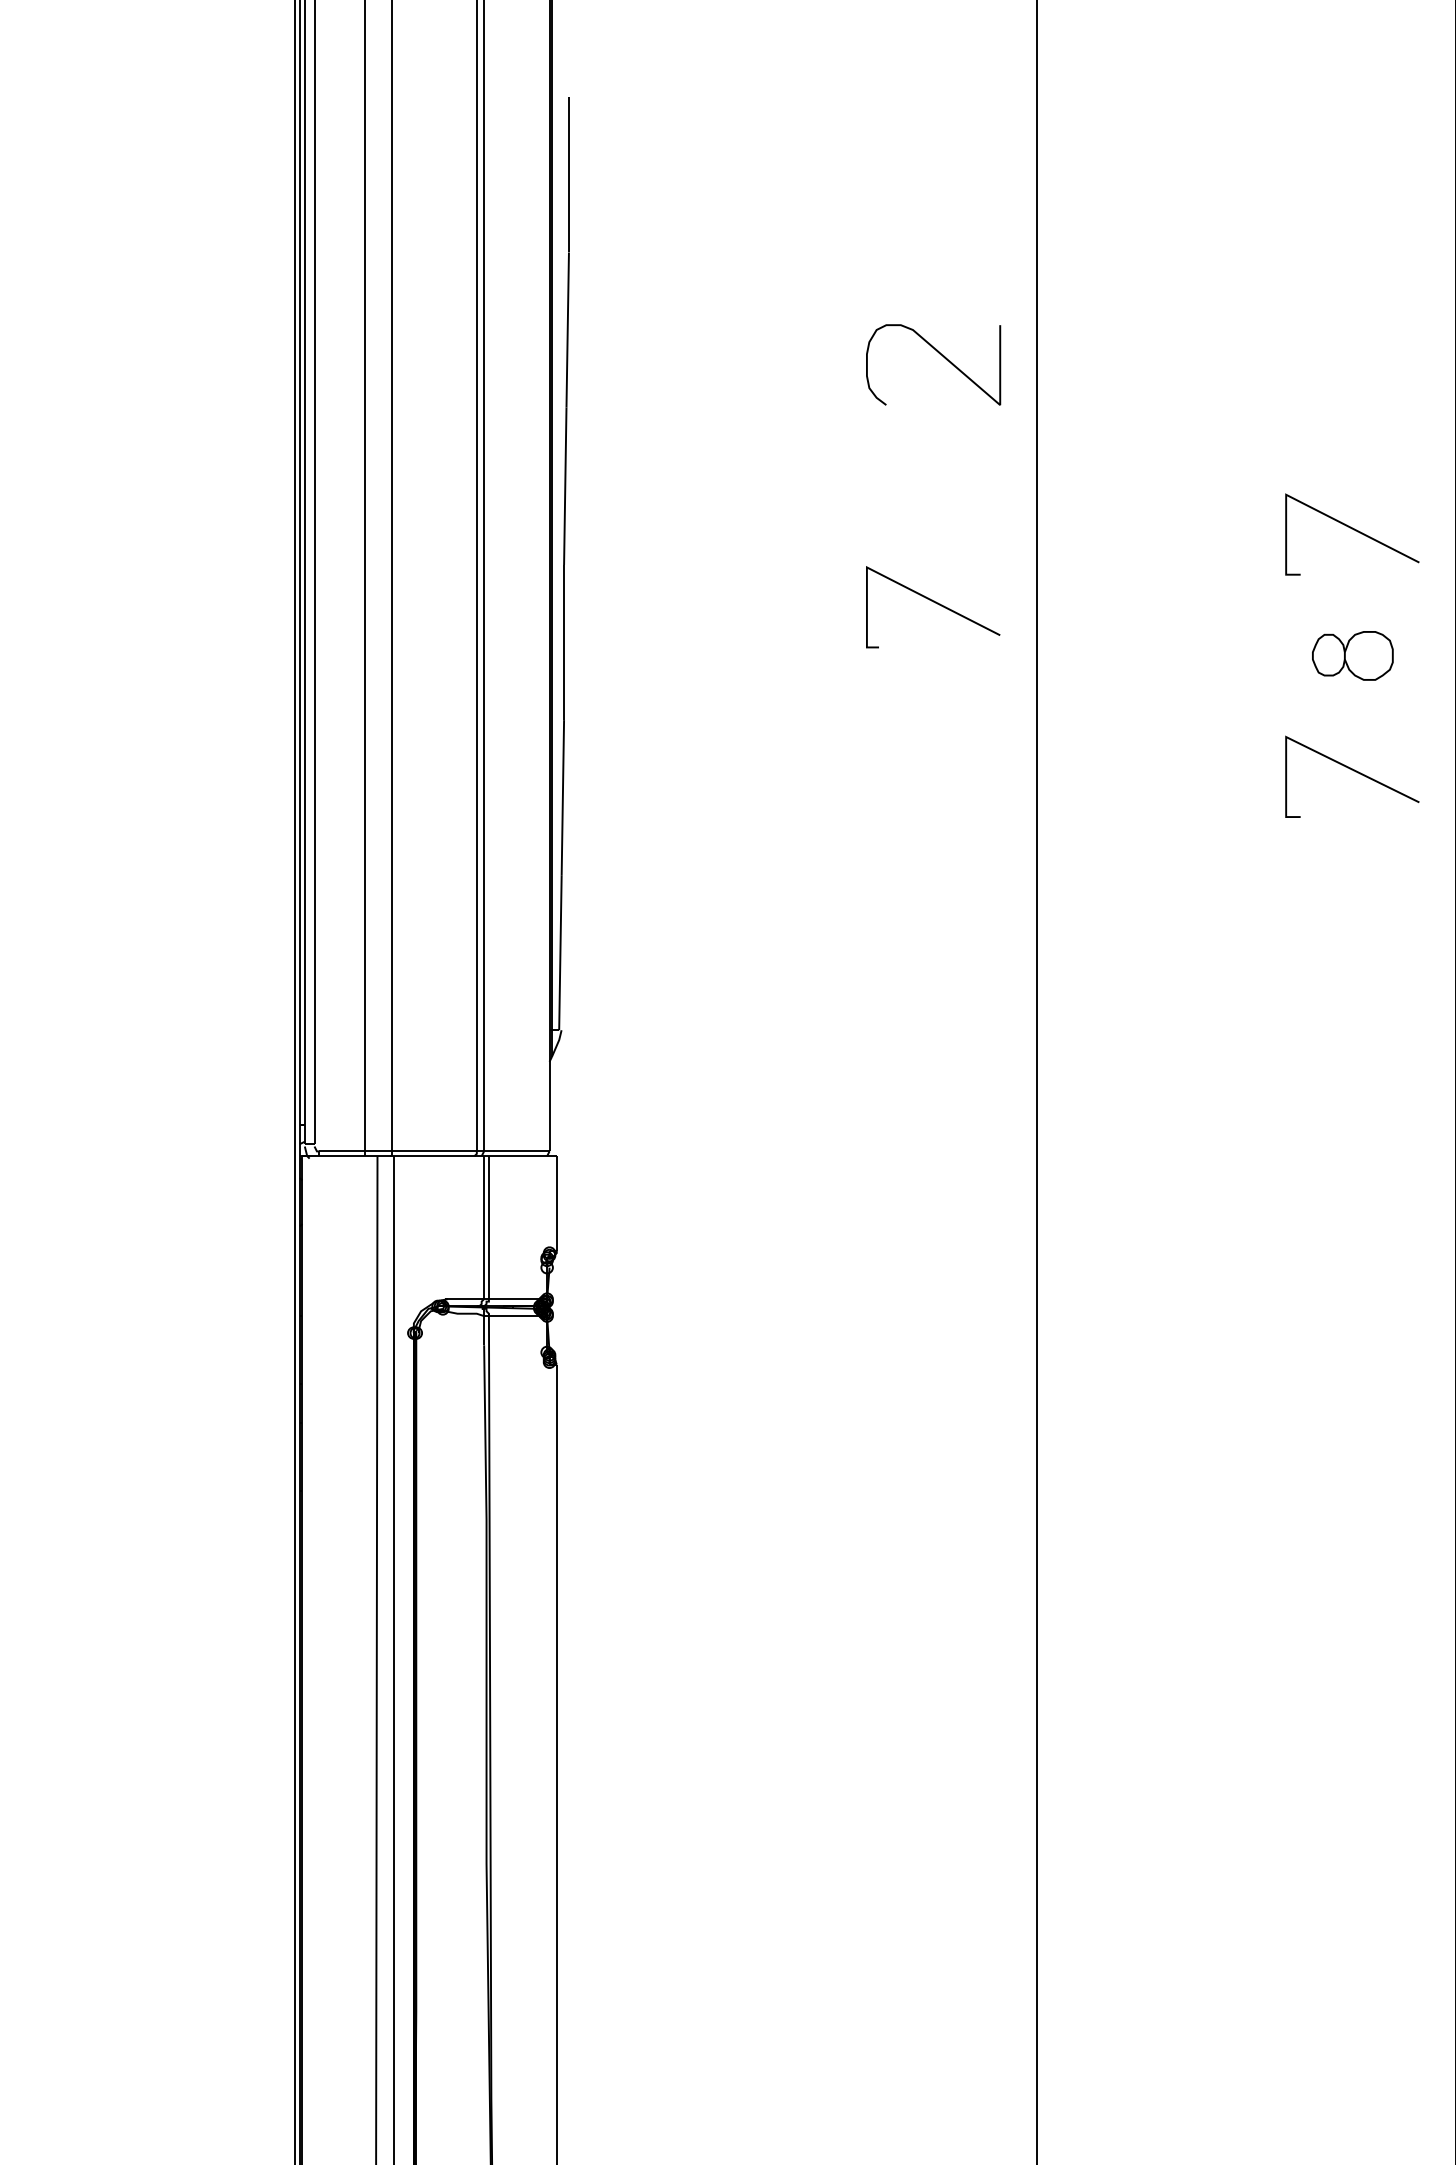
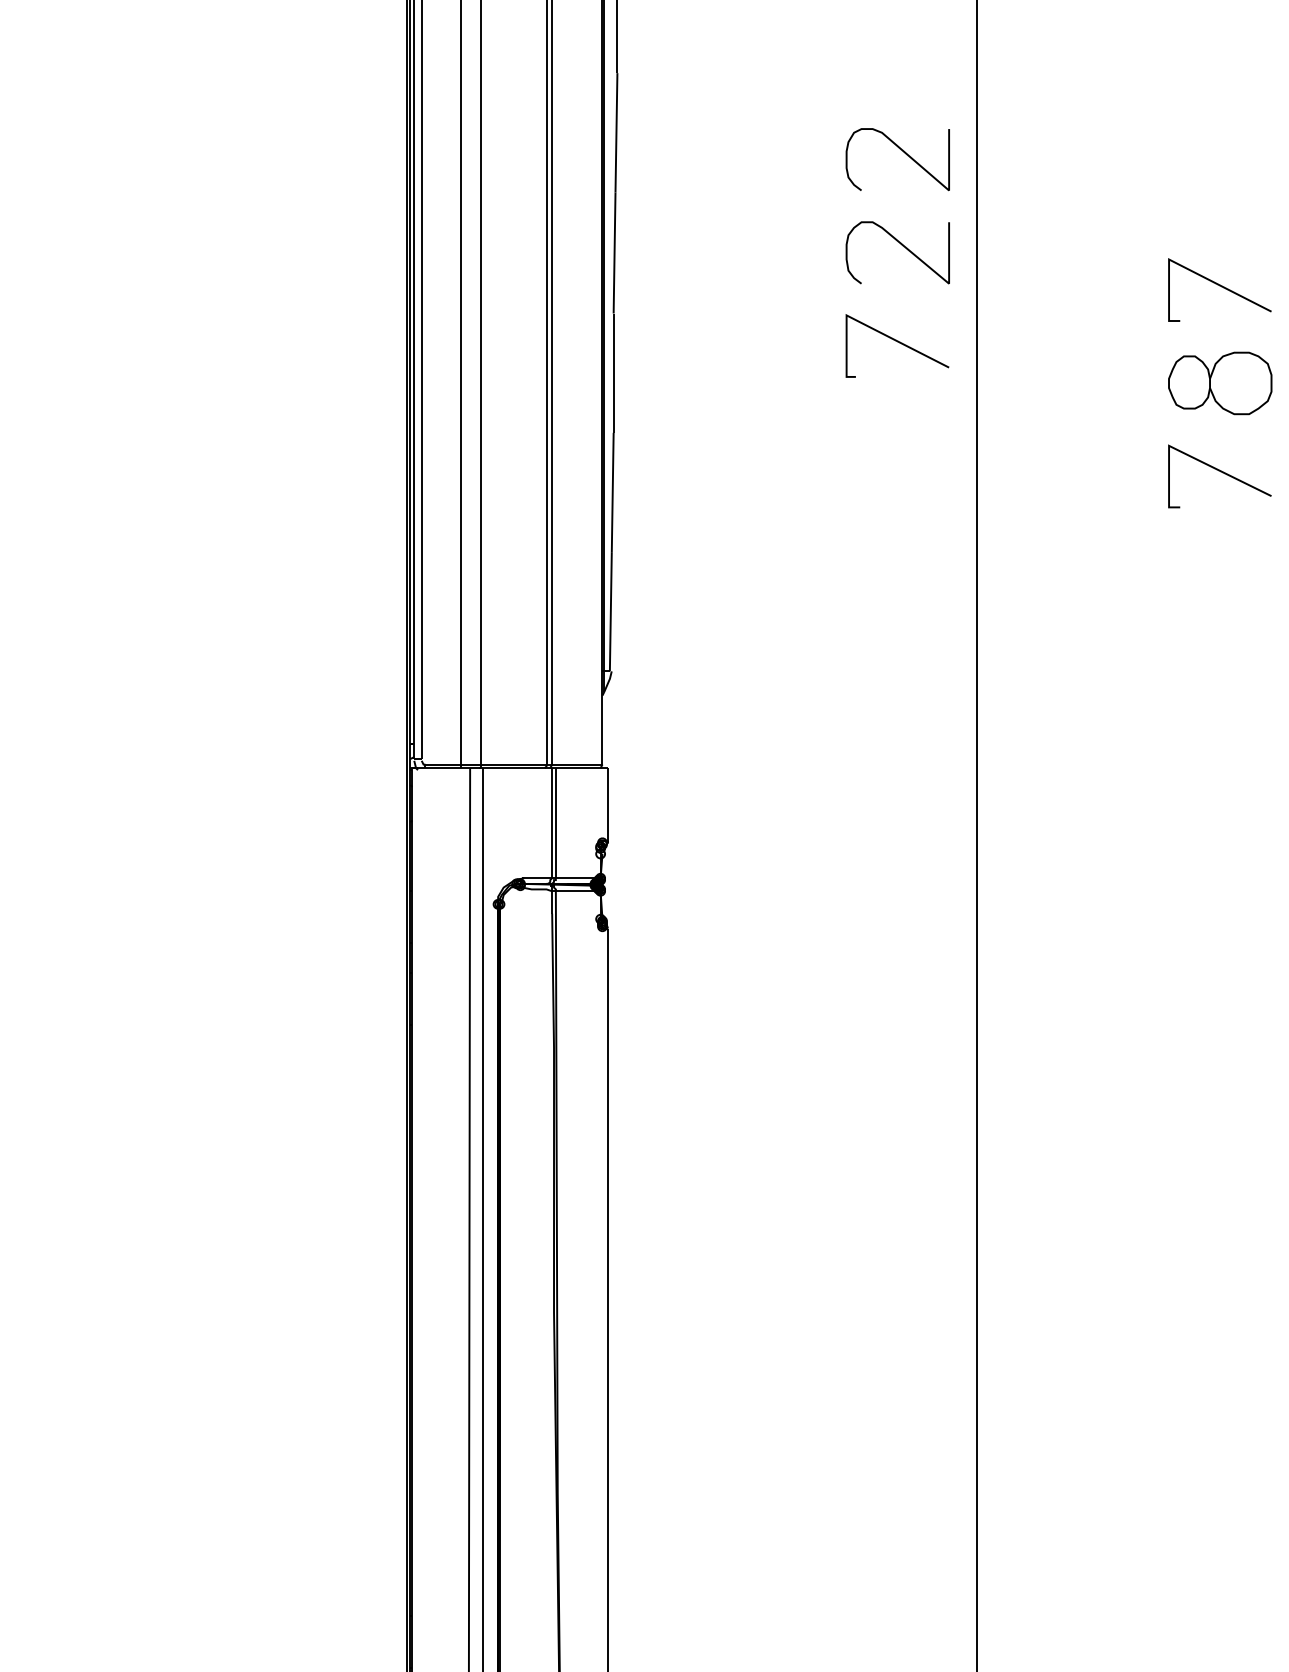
curve: (939, 477) -> (902, 246), added
part: (1353, 655) -> (1220, 383), size x1.67

